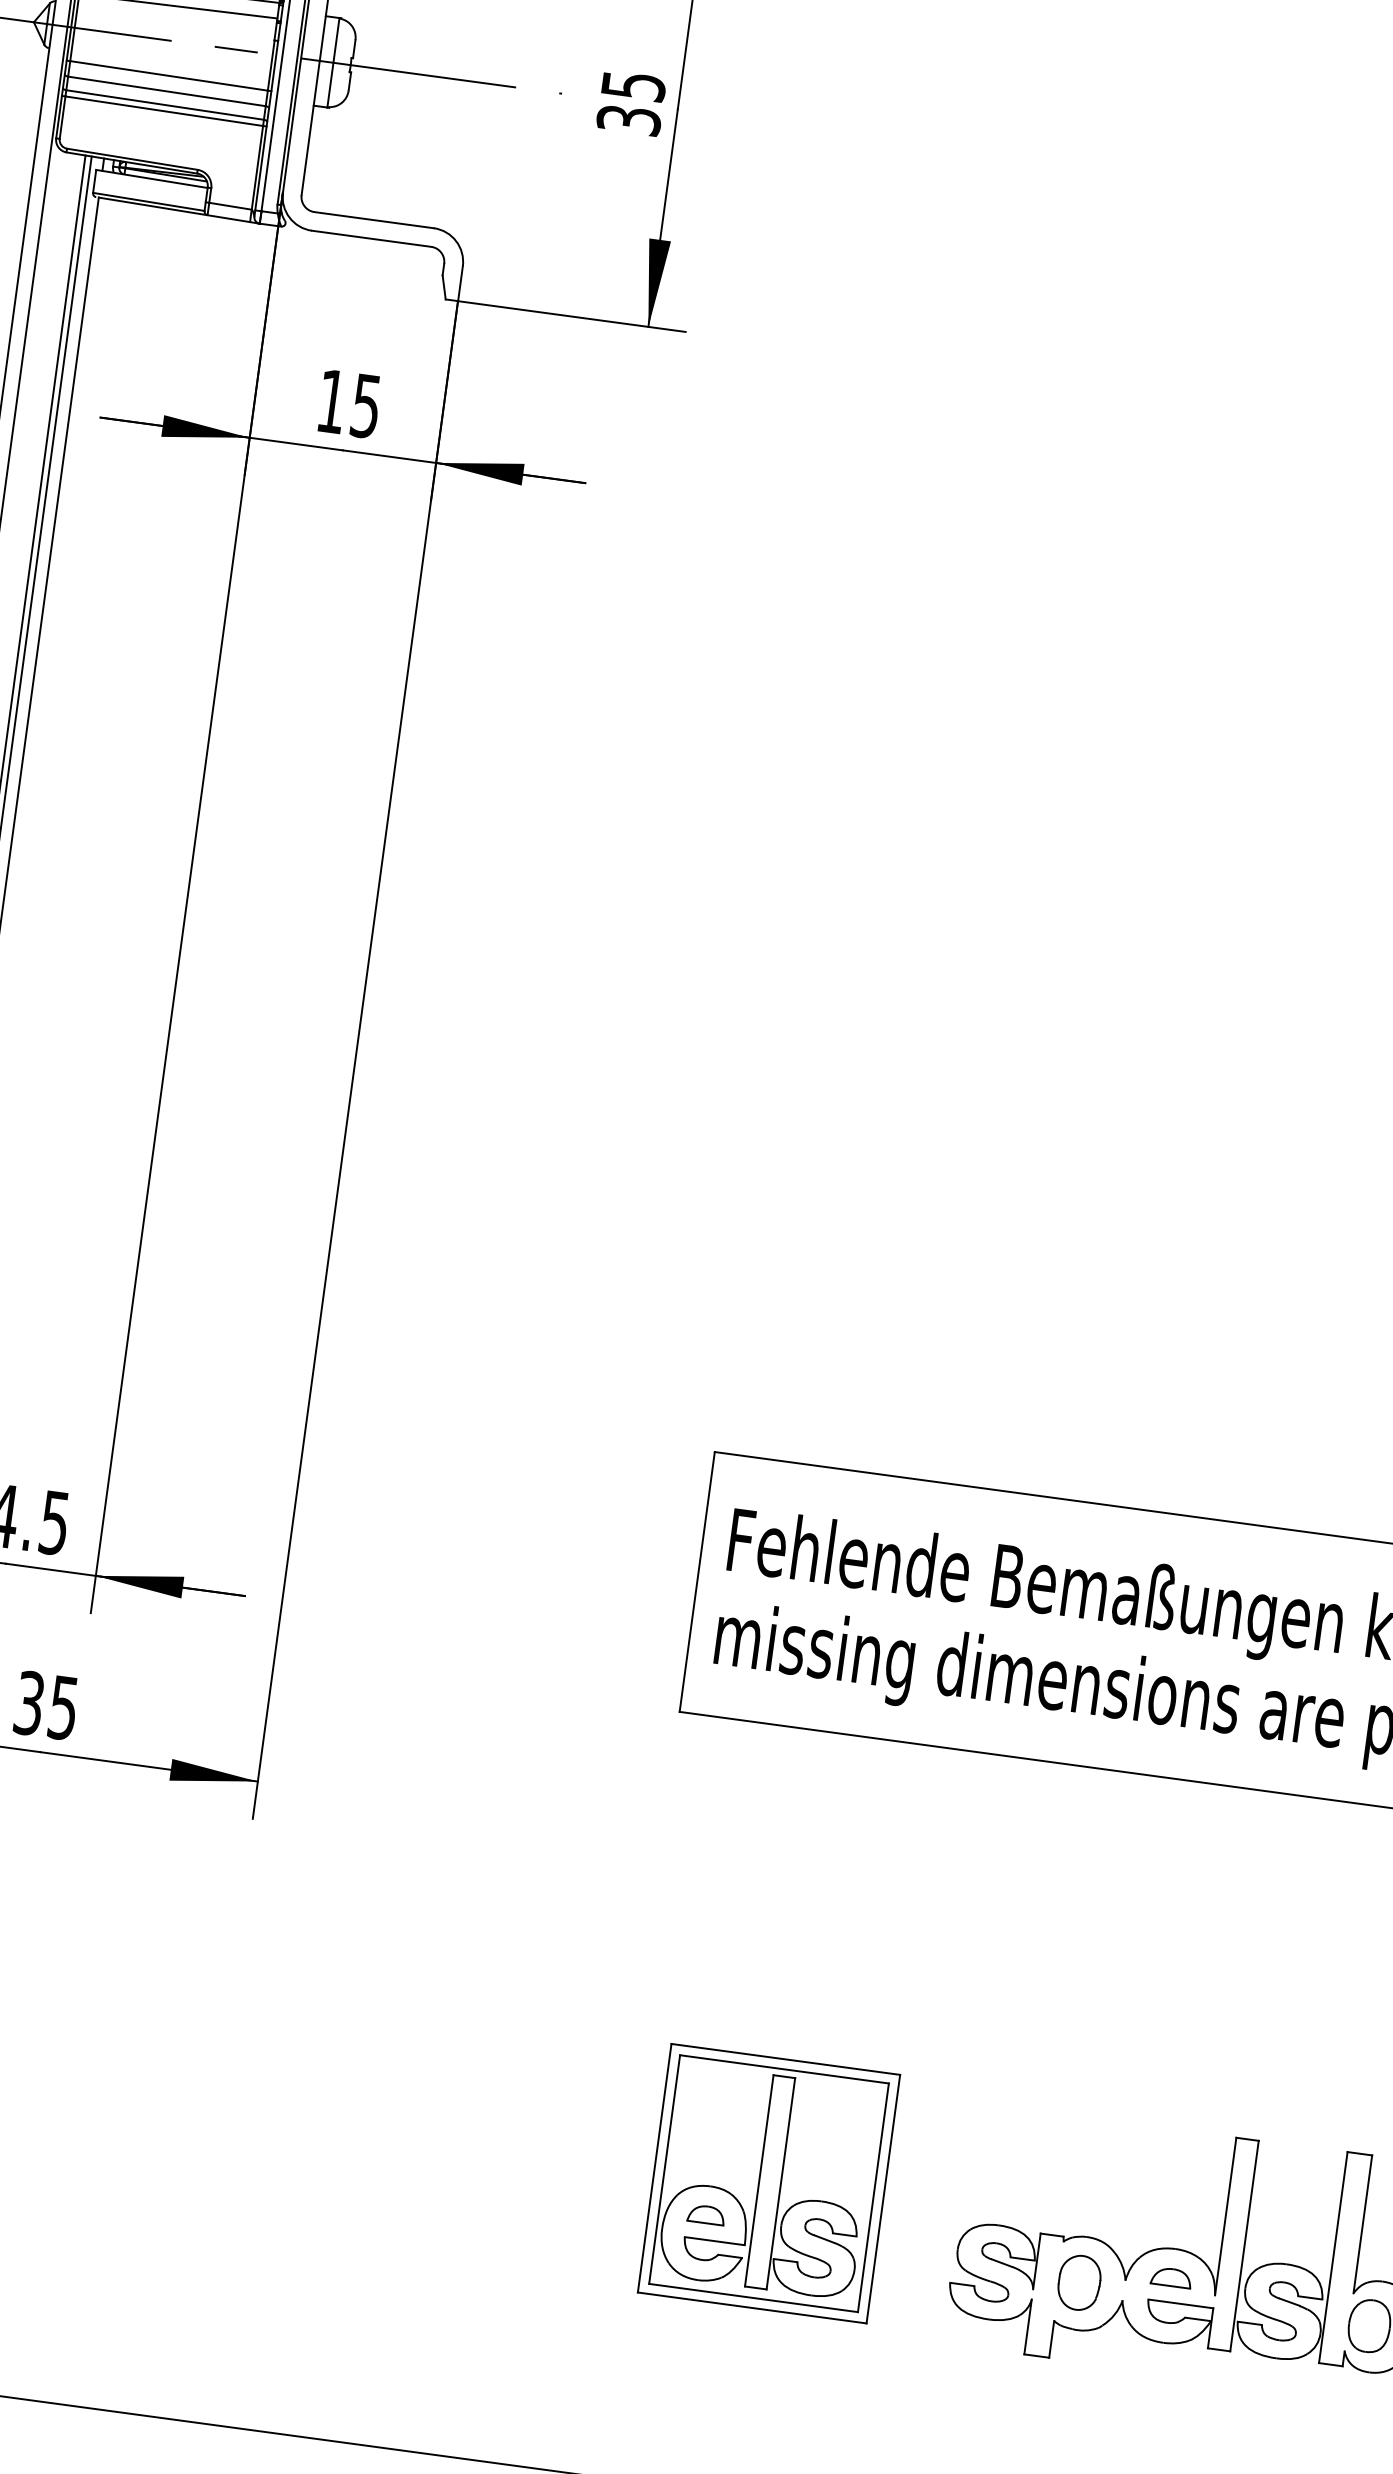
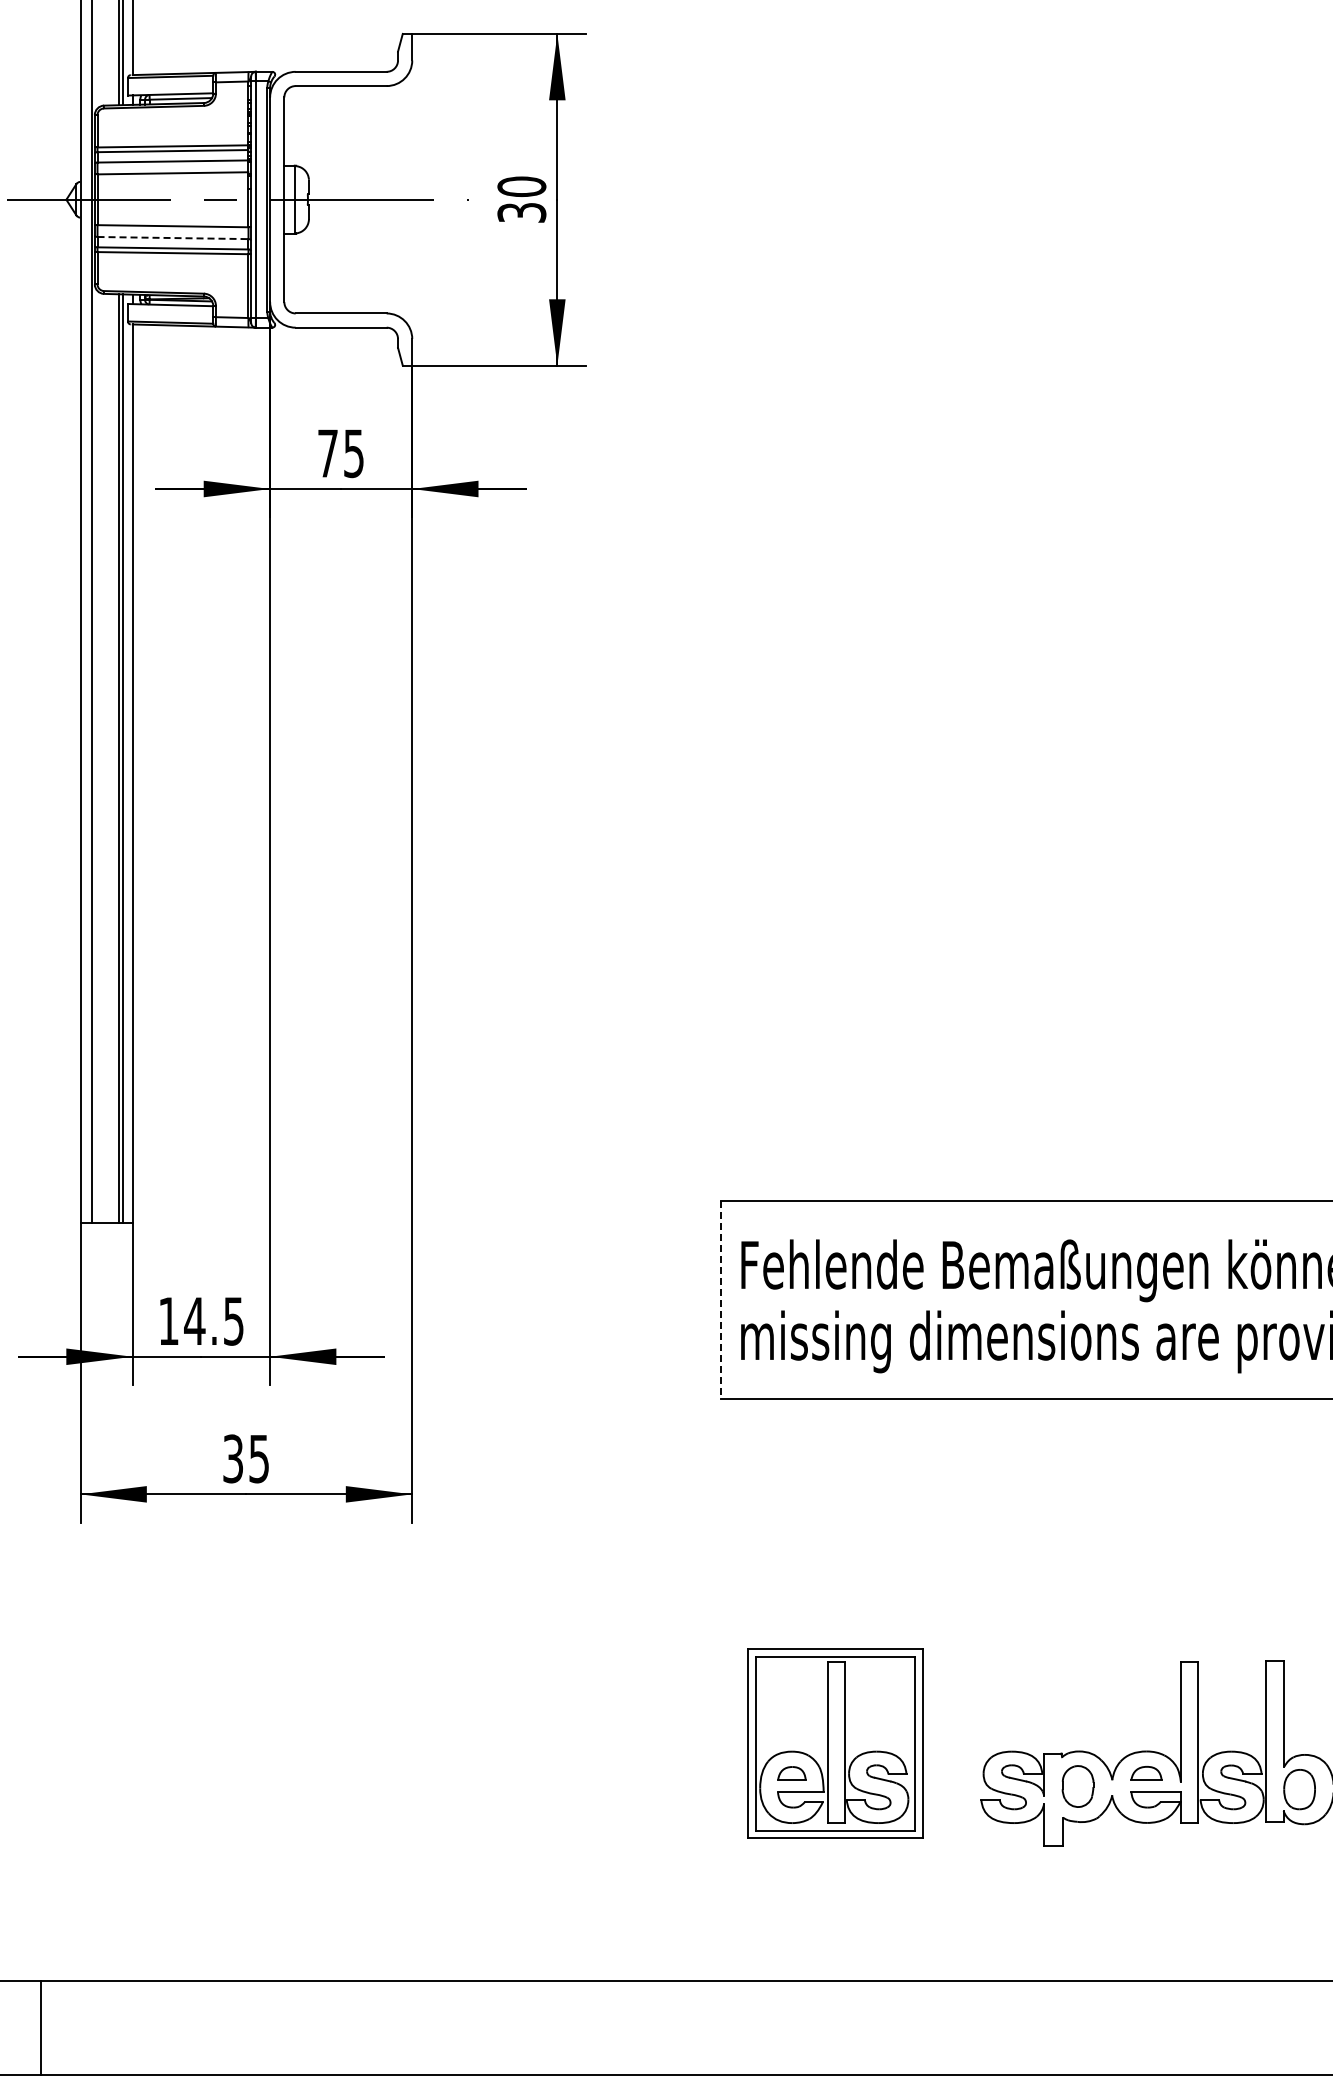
text: (633, 85) -> (521, 186), 35 -> 30
line: (167, 92) -> (173, 238), solid -> dashed
text: (331, 401) -> (327, 453), 15 -> 75
line: (696, 1581) -> (720, 1300), solid -> dashed

